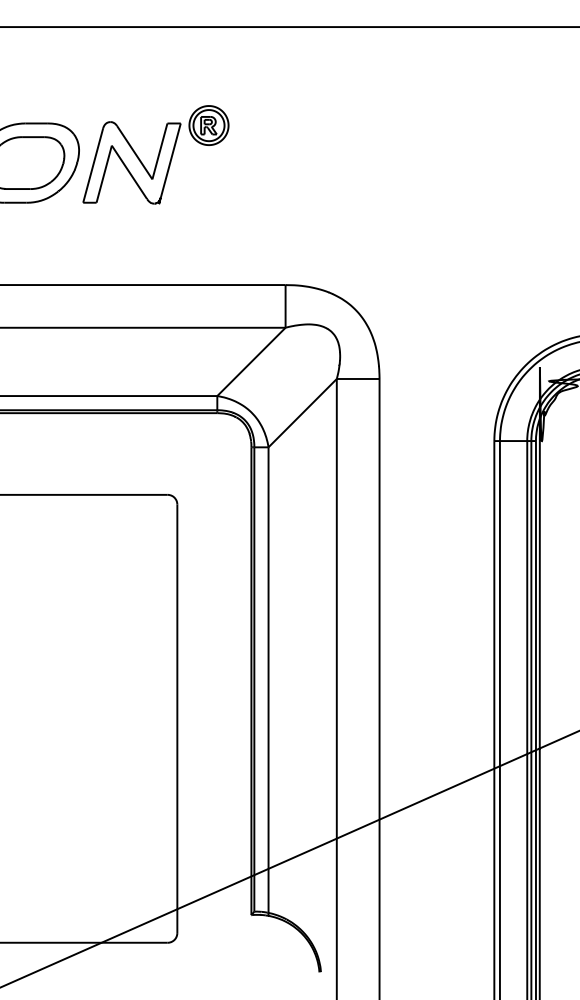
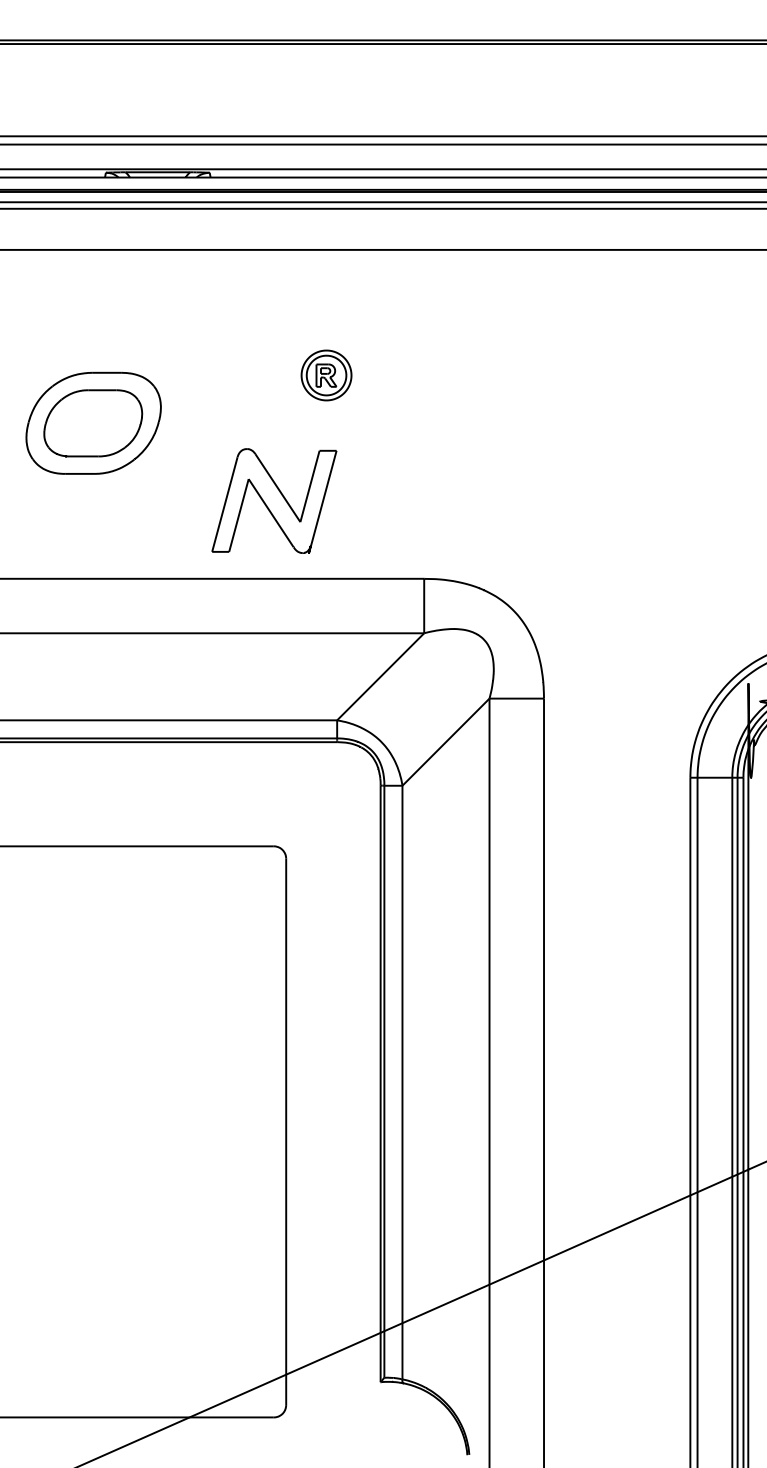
part: (132, 162) -> (274, 500), moved

